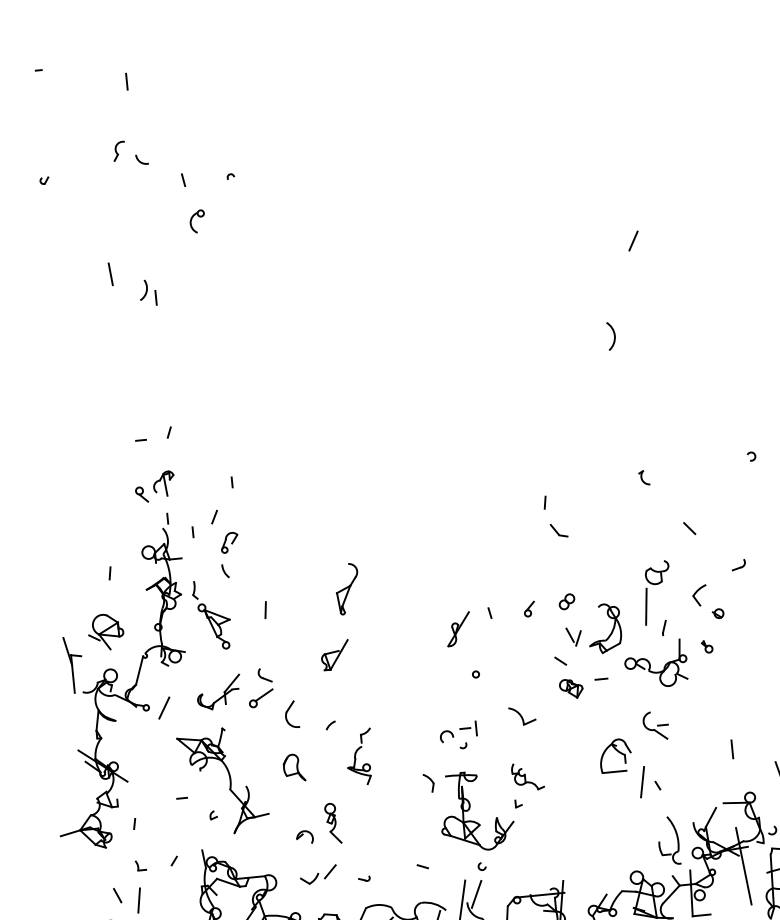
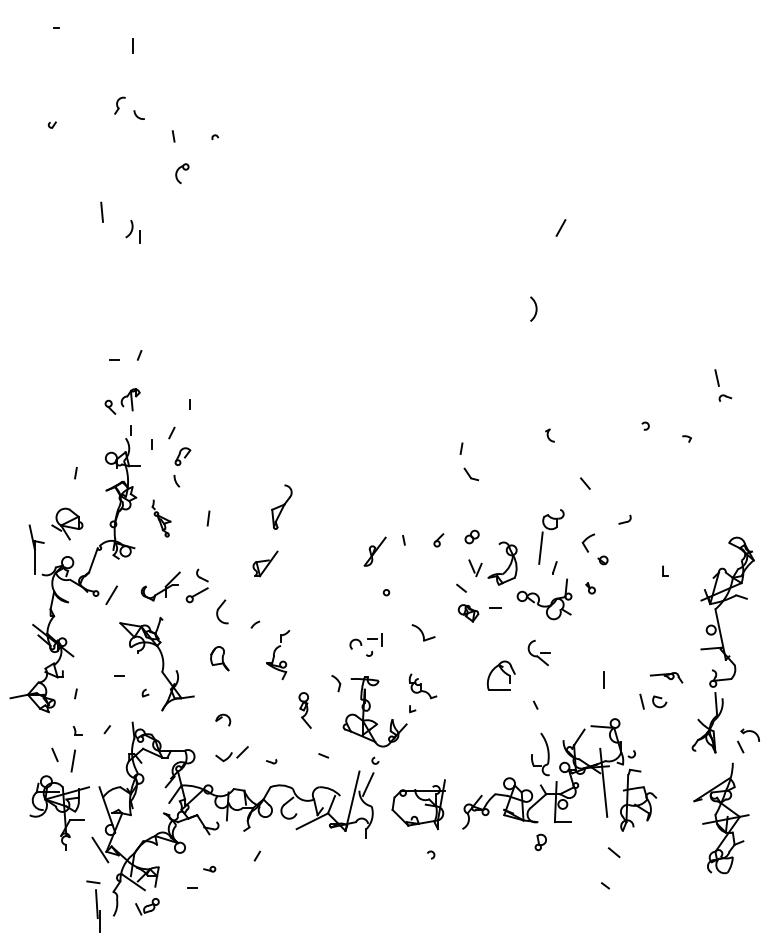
part: (212, 615) -> (161, 518), size x0.6
line: (642, 781) -> (522, 700), removed
part: (332, 823) -> (304, 710), moved

